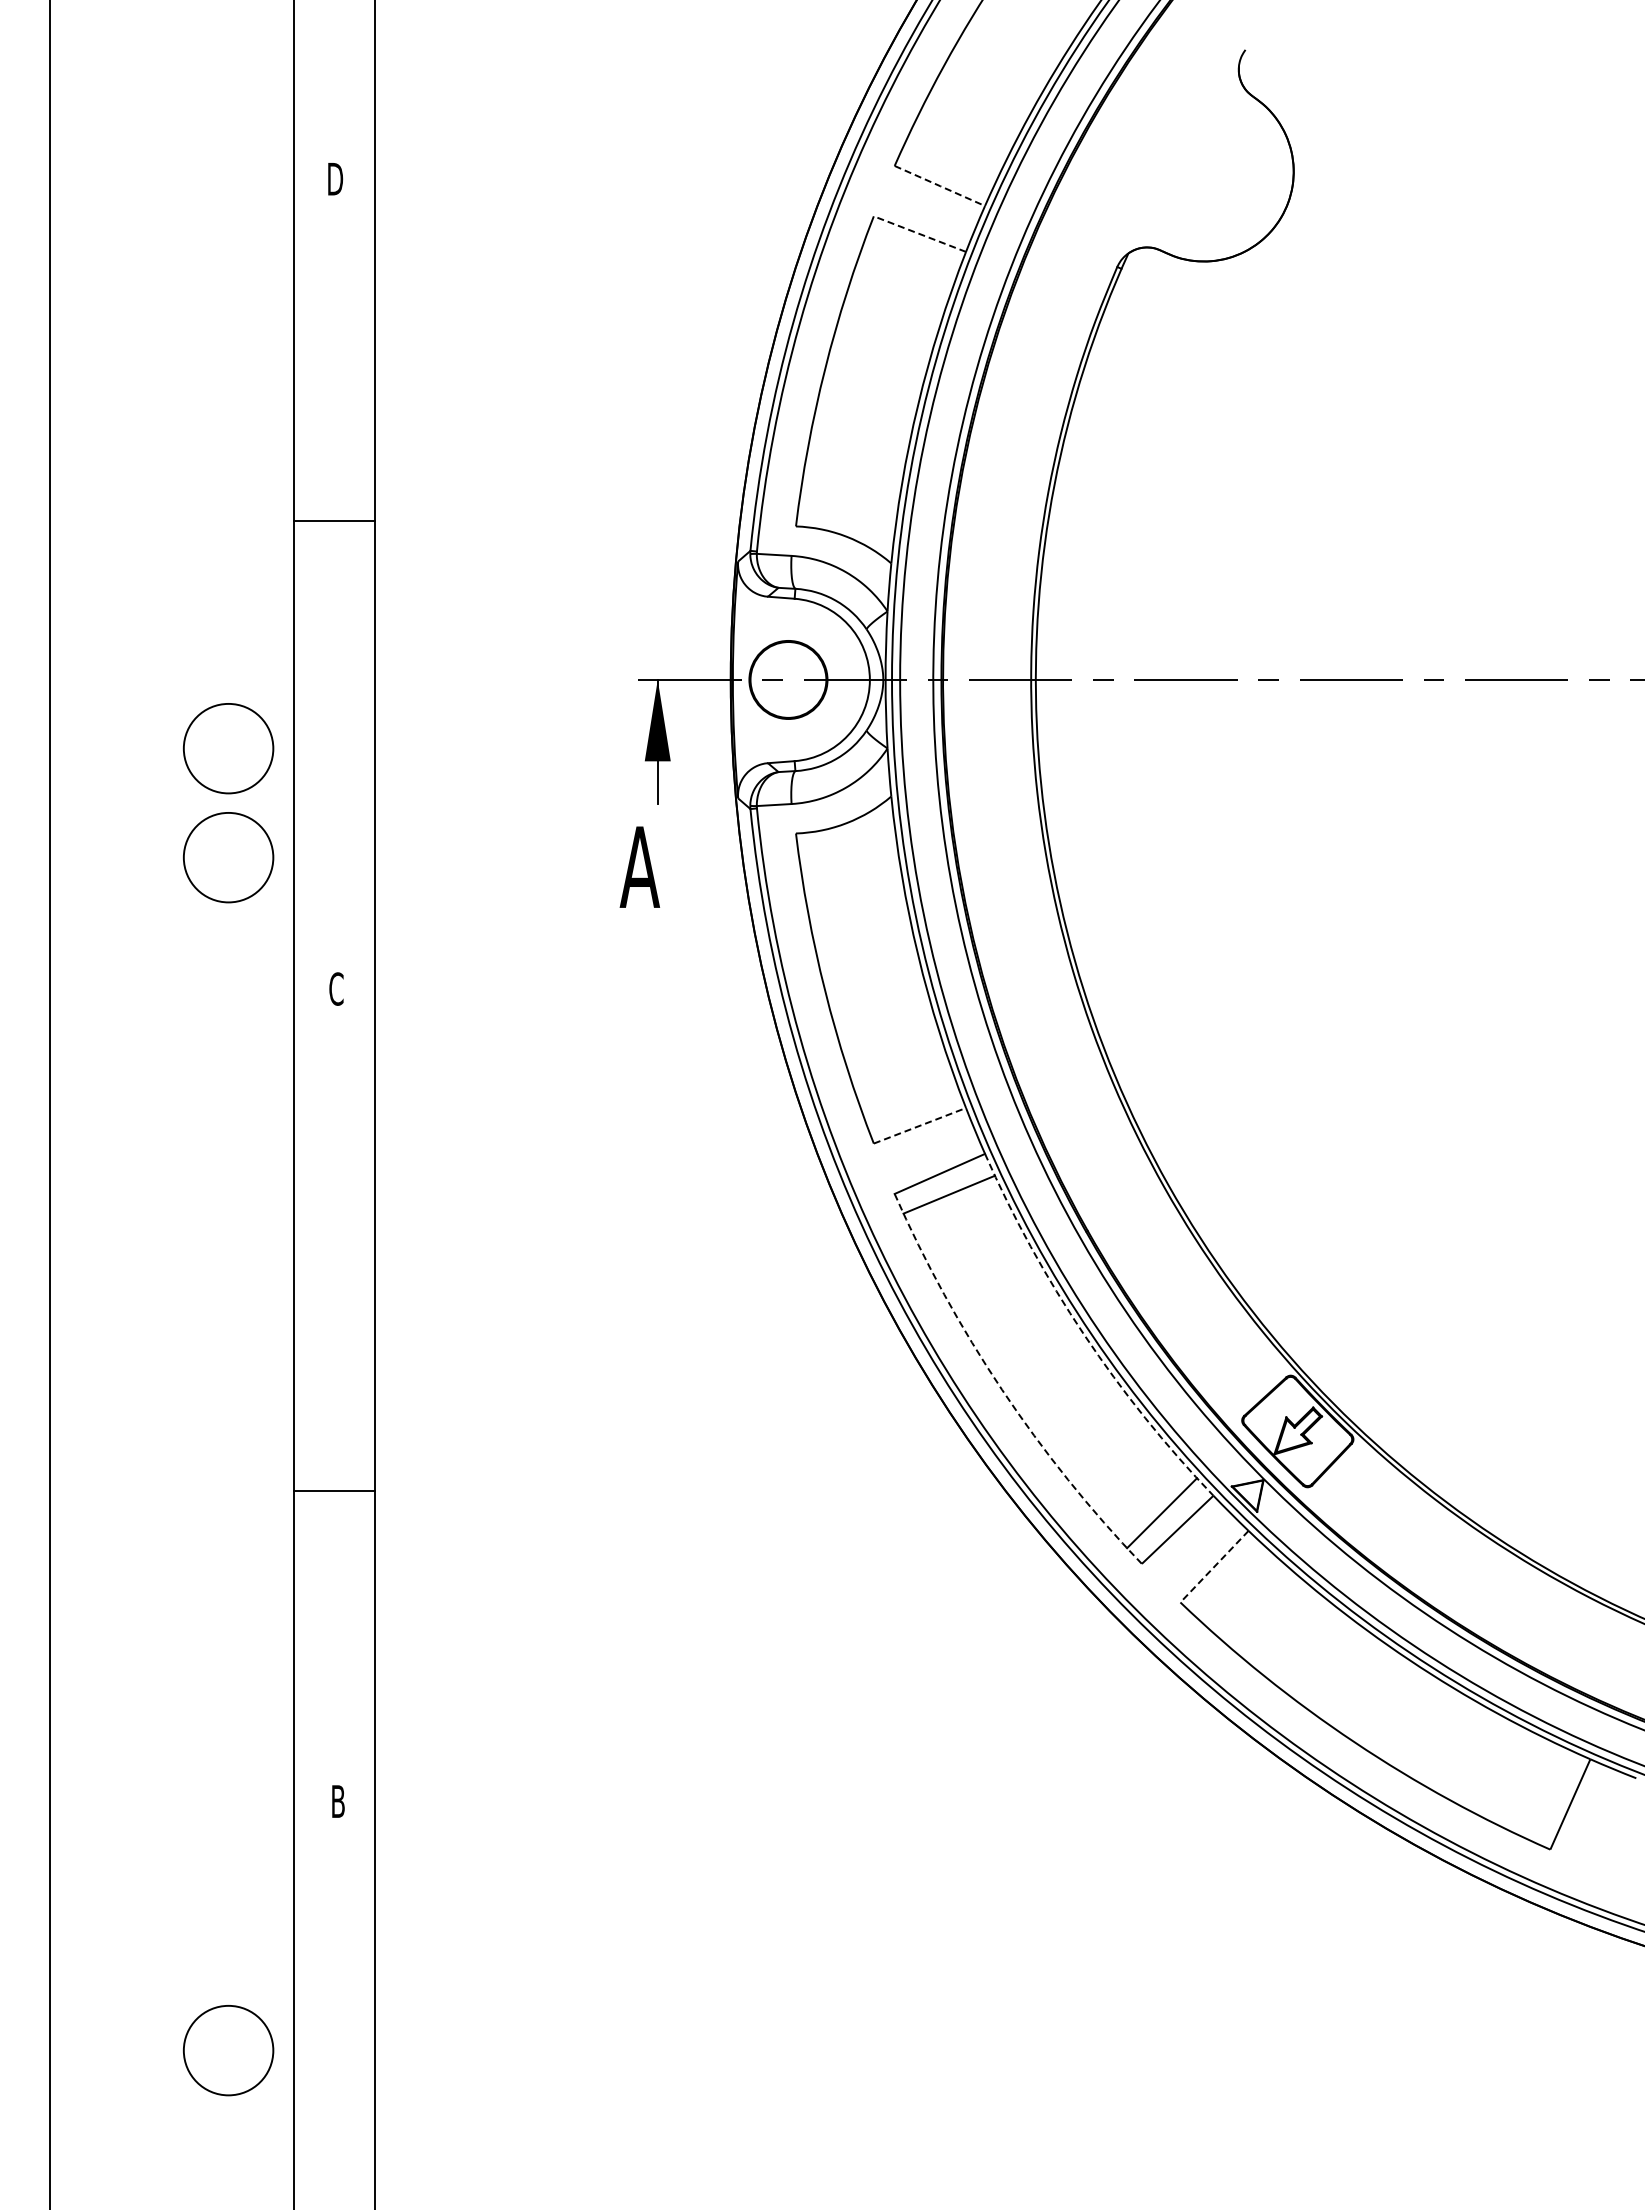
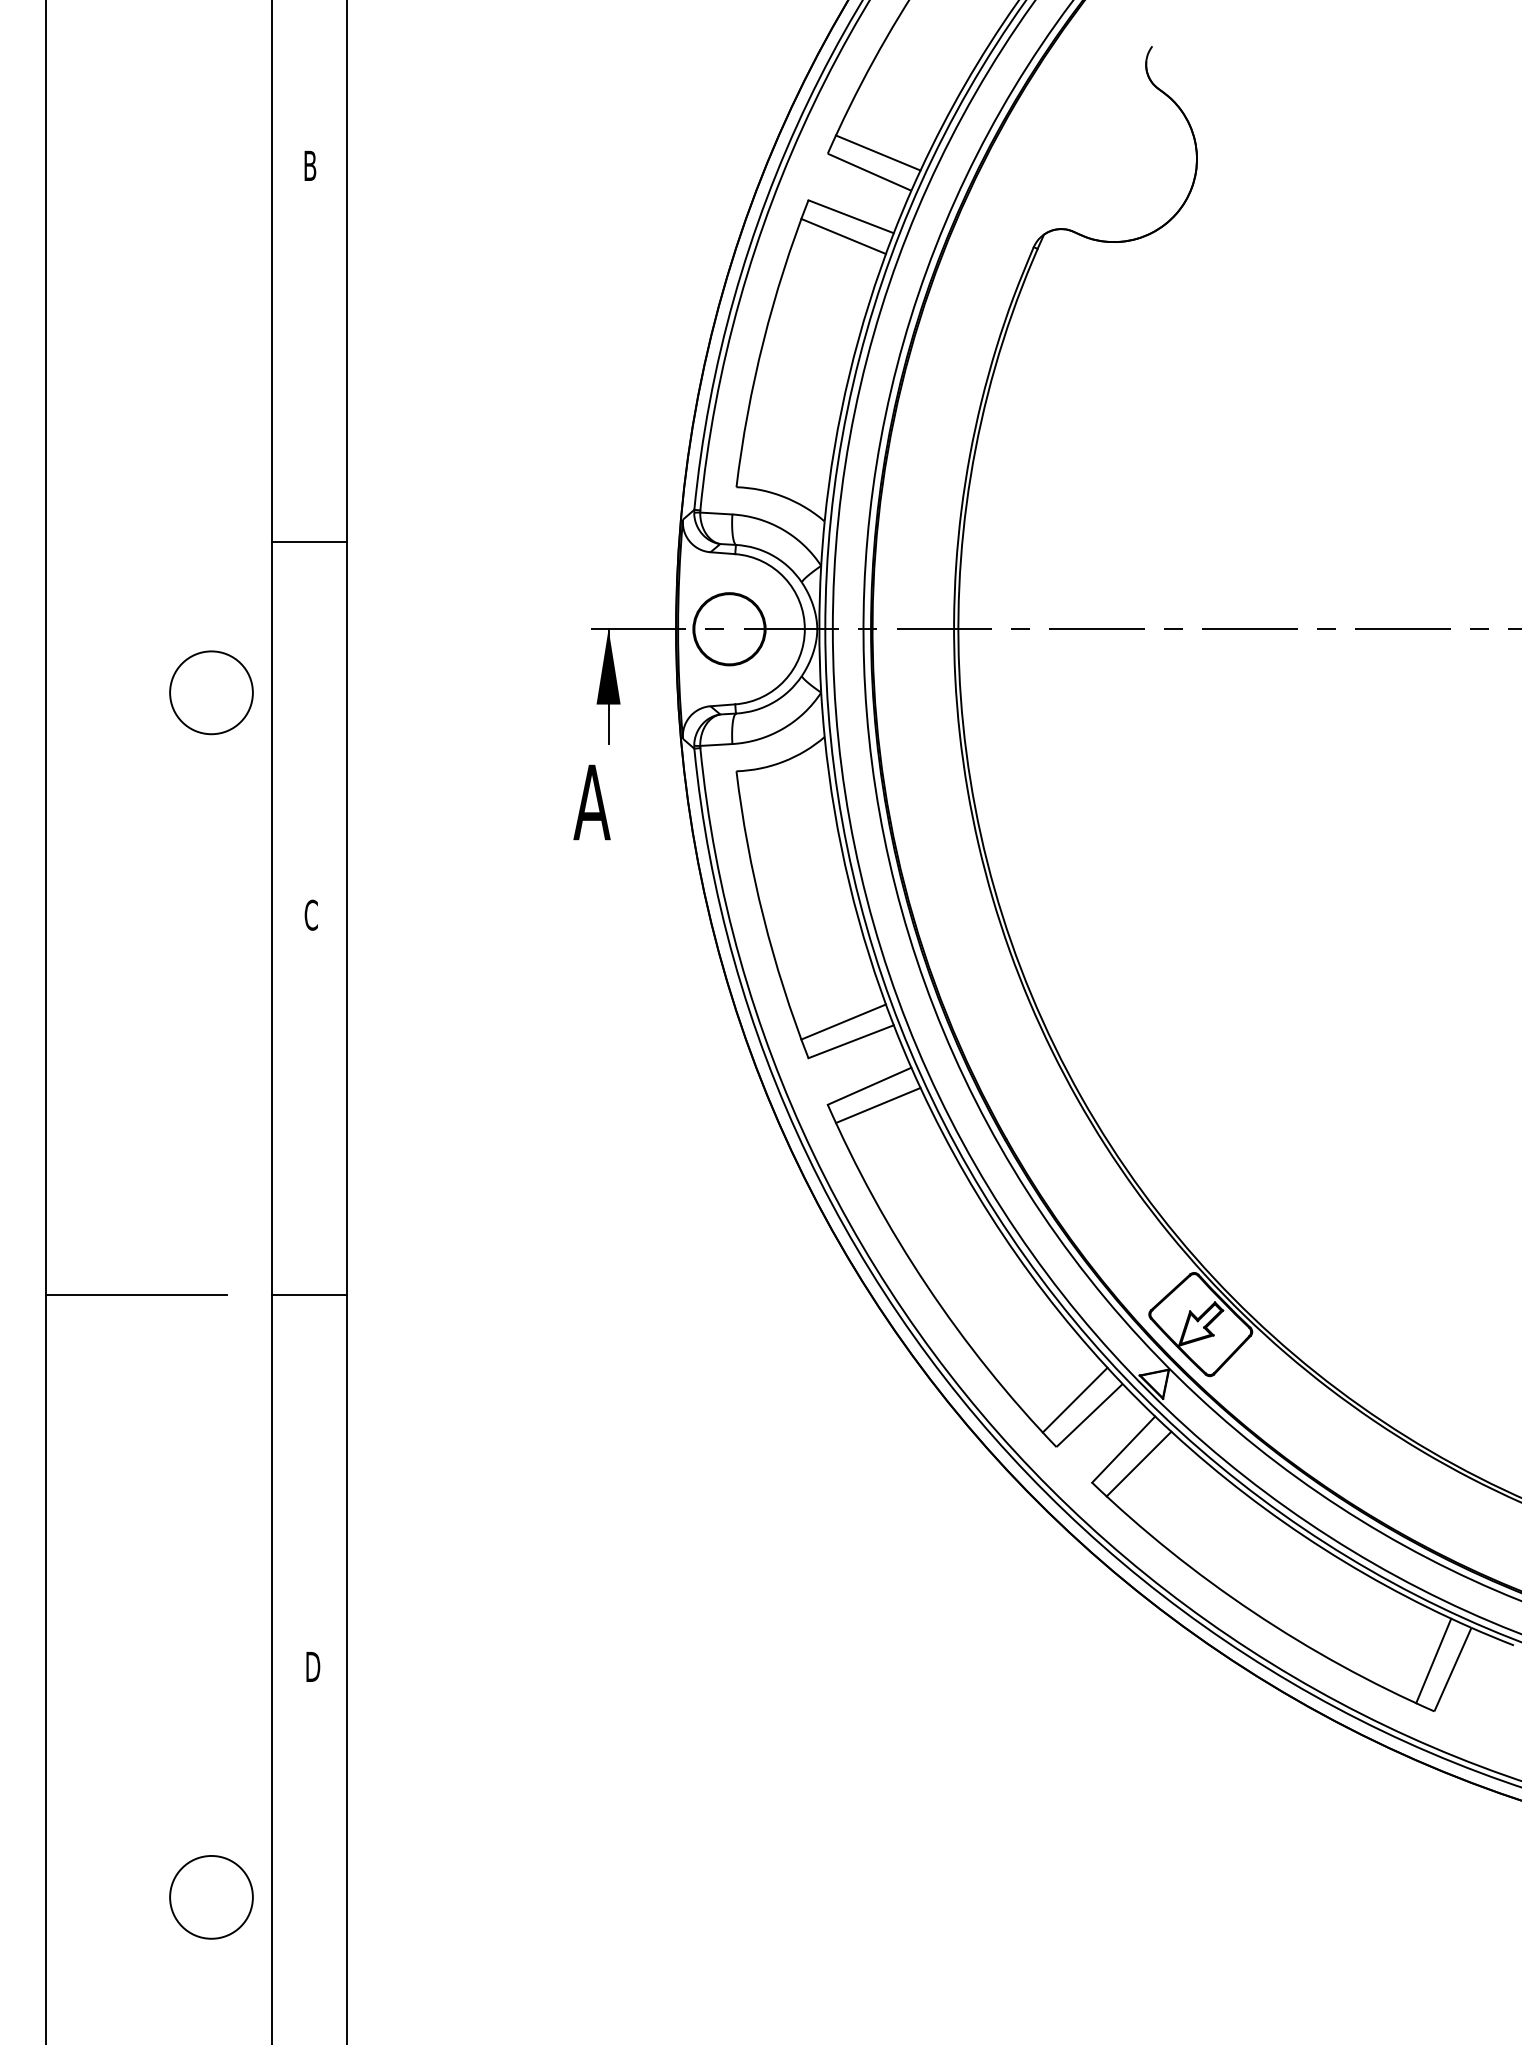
line: (948, 165) -> (877, 153), added
text: (335, 179) -> (310, 166), D -> B
line: (940, 186) -> (870, 172), dashed -> solid
line: (919, 233) -> (850, 216), dashed -> solid
line: (911, 255) -> (843, 236), added
line: (334, 520) -> (309, 541), moved
circle: (228, 857) -> (211, 793), removed
line: (911, 1104) -> (843, 1022), added
line: (920, 1125) -> (851, 1041), dashed -> solid
arc: (1084, 1334) -> (1003, 1234), dashed -> solid
arc: (1002, 1389) -> (927, 1285), dashed -> solid
line: (146, 1399) -> (135, 1294), added
line: (334, 1490) -> (309, 1294), moved
line: (1214, 1567) -> (1123, 1450), dashed -> solid
line: (1231, 1582) -> (1139, 1464), added
line: (1549, 1794) -> (1433, 1660), added
text: (338, 1801) -> (313, 1666), B -> D

